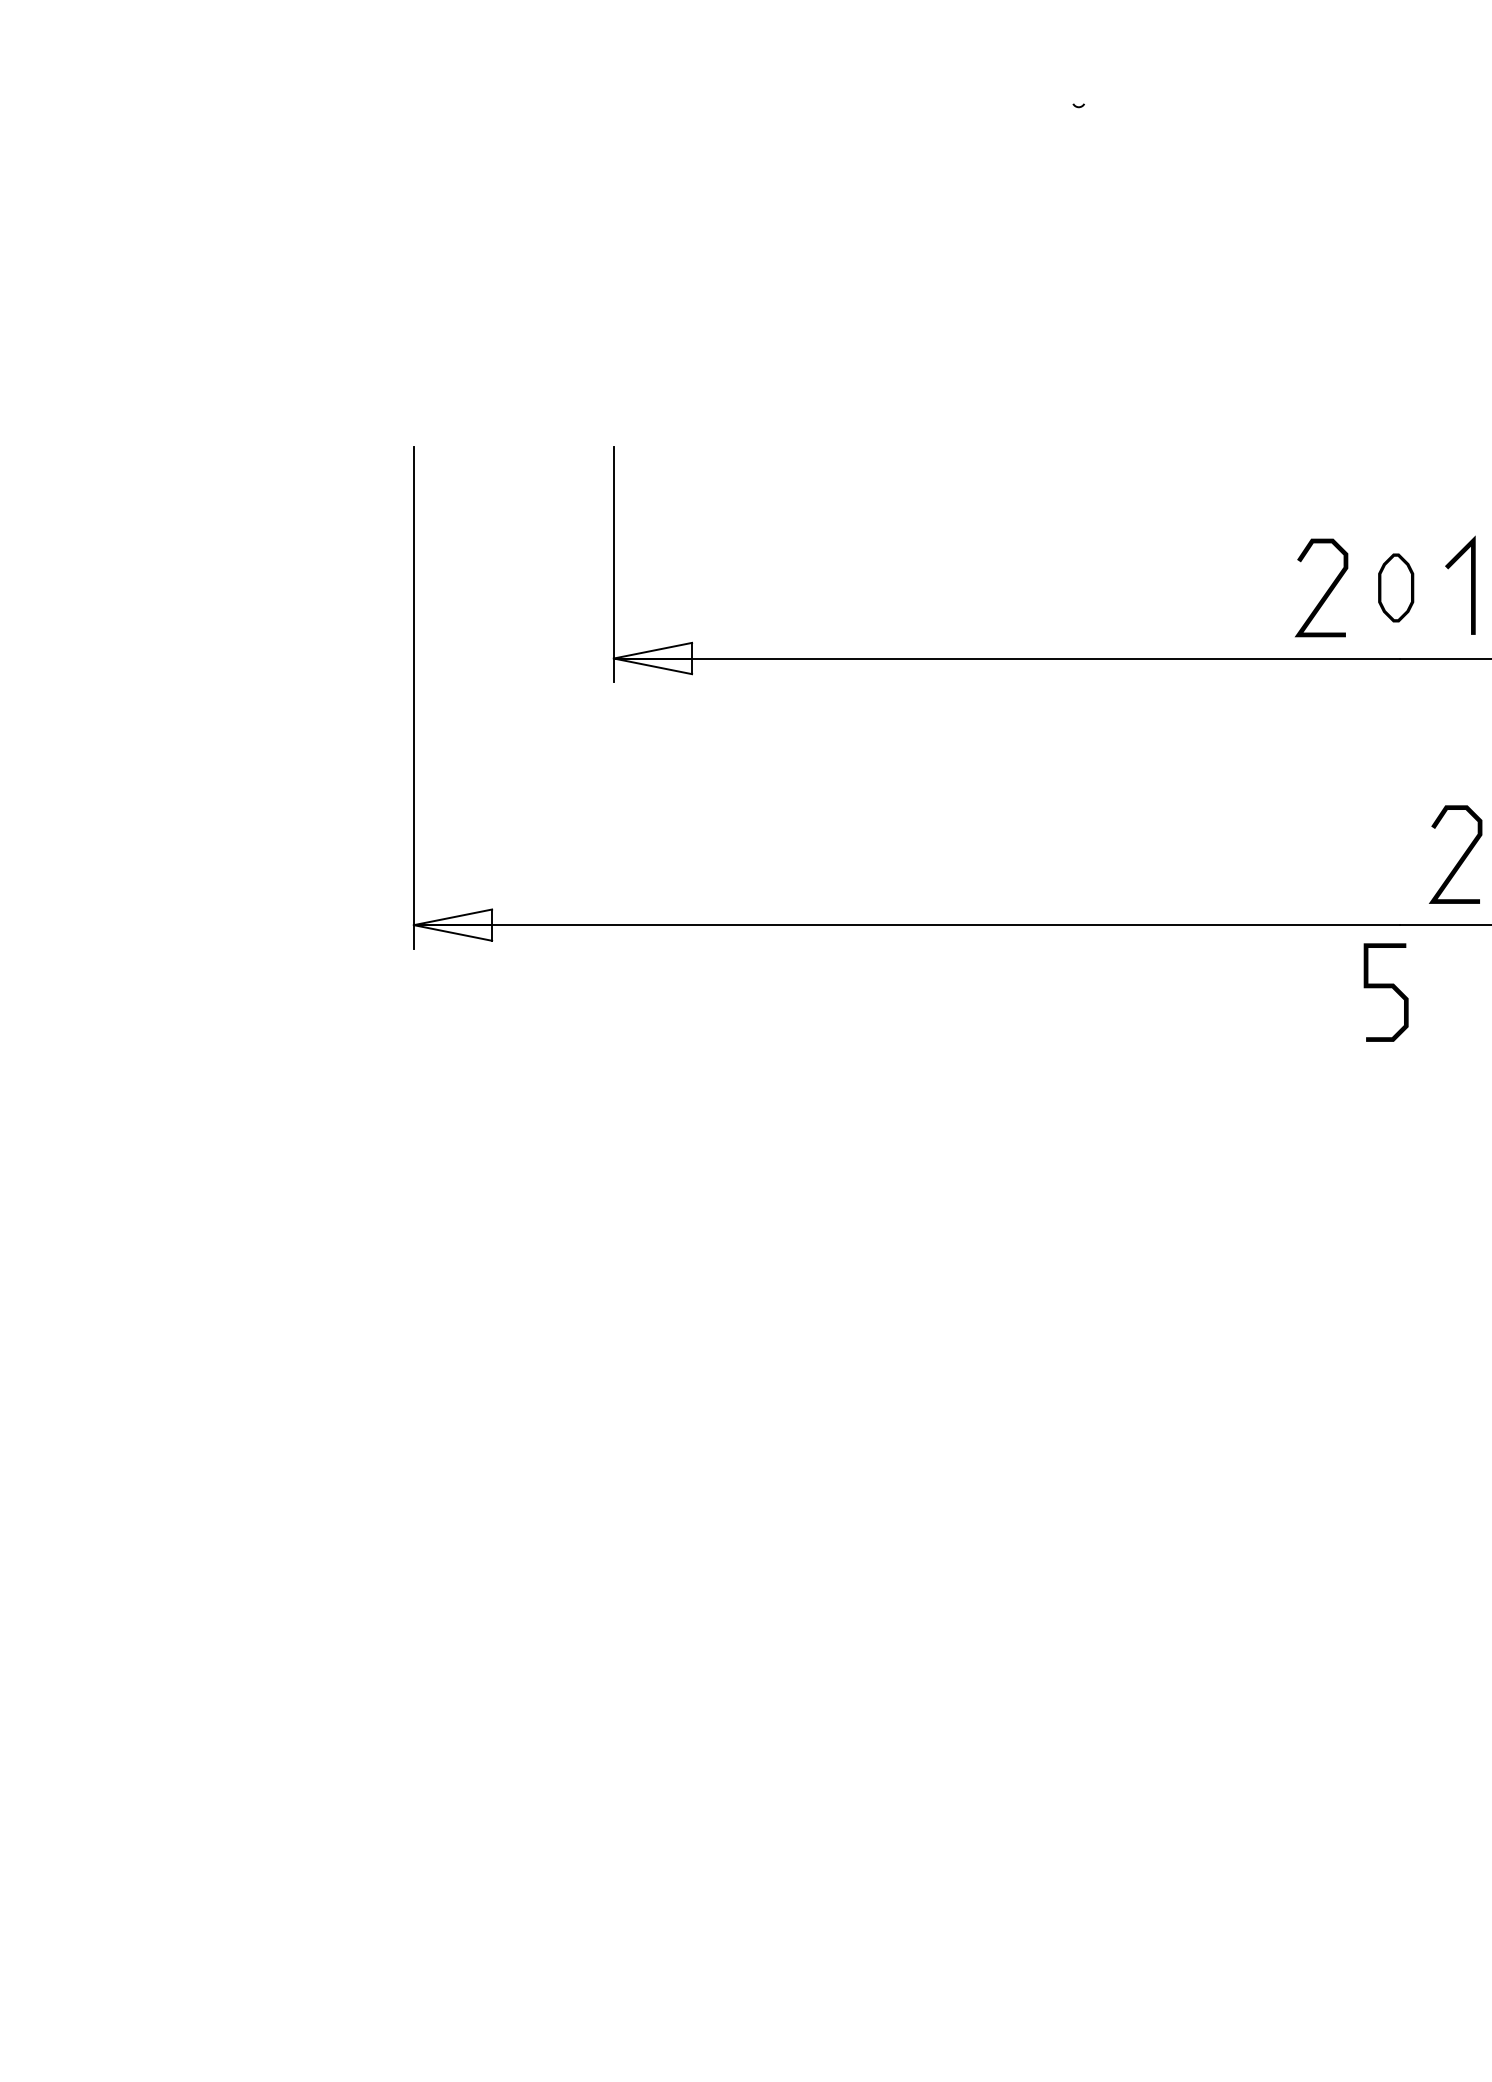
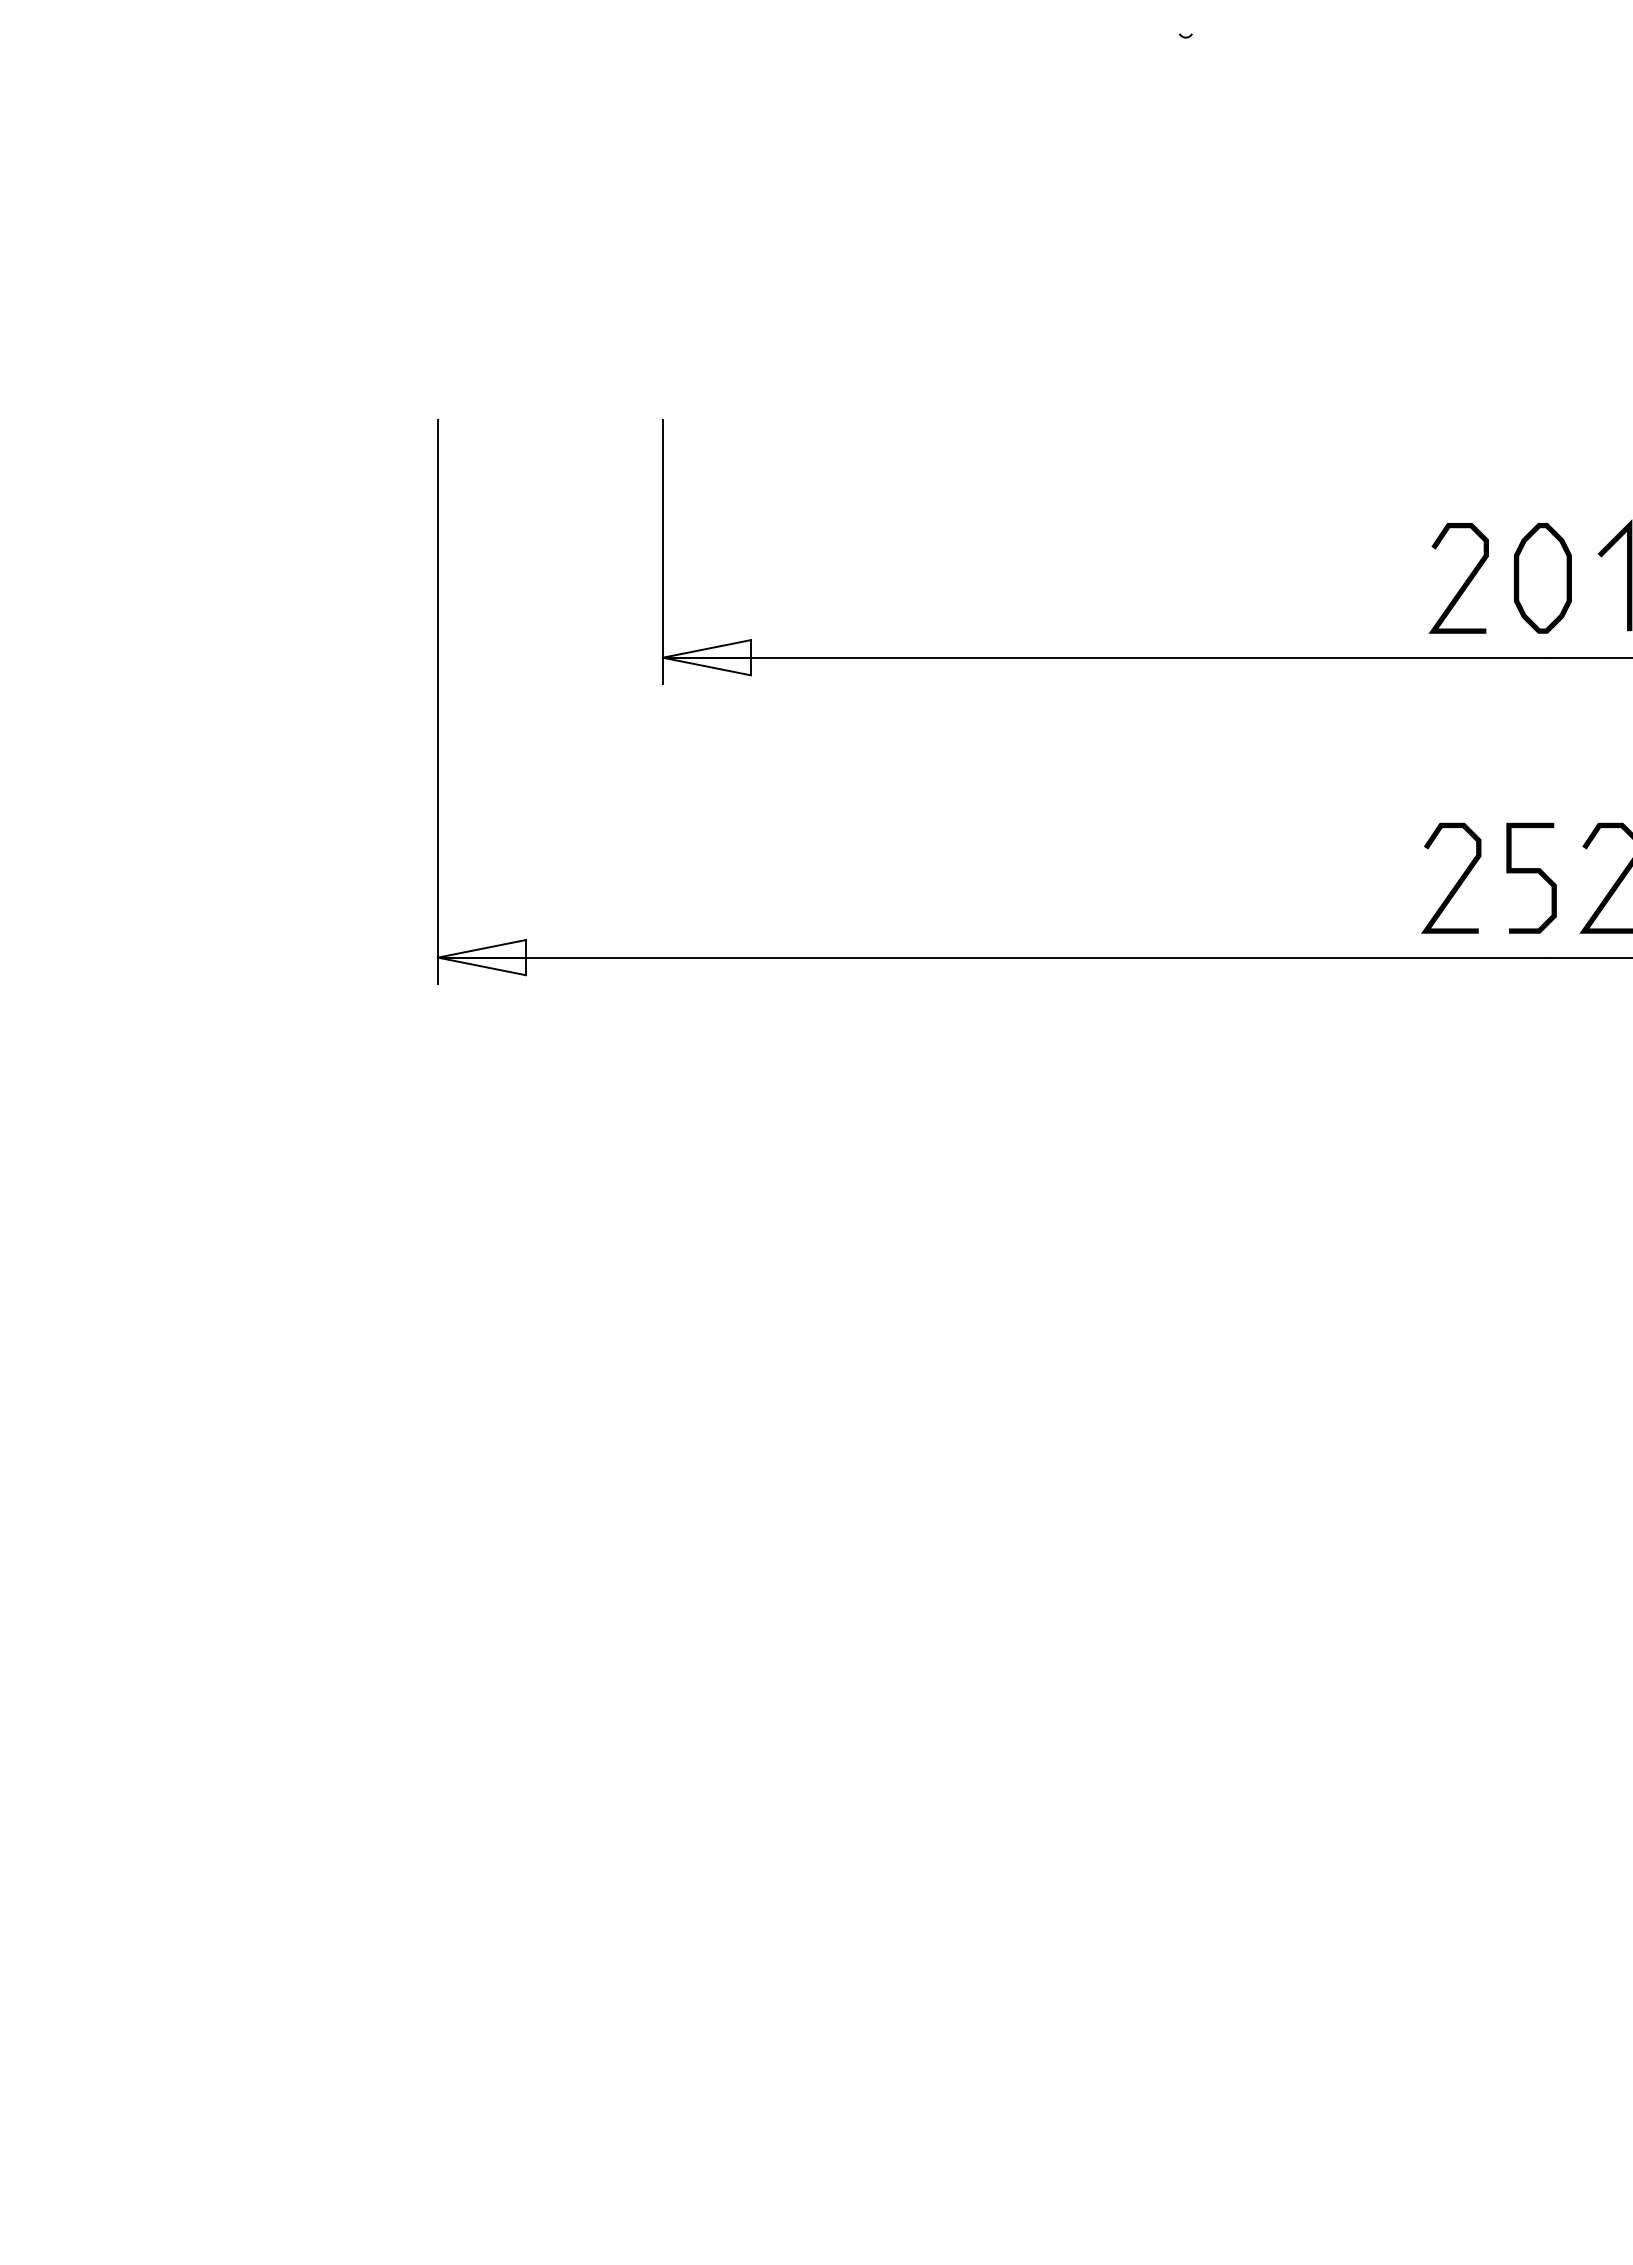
part: (1395, 587) -> (1542, 577), size x1.43
curve: (1319, 858) -> (1456, 882), added
curve: (1385, 988) -> (1530, 873), moved

